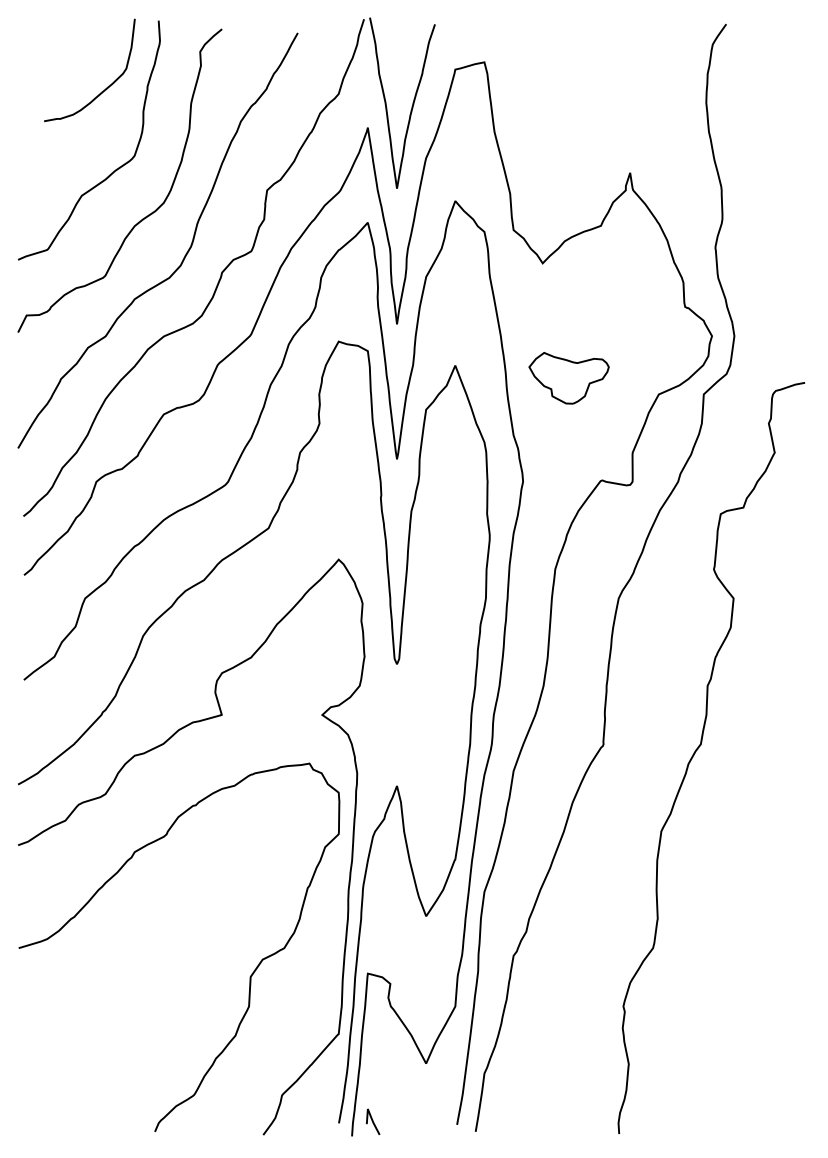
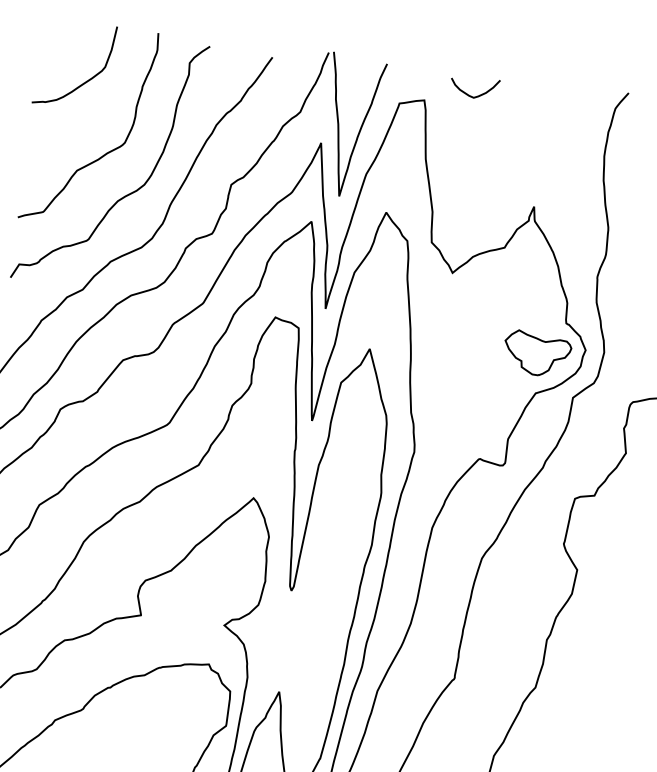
curve: (549, 47) -> (479, 94), added
curve: (106, 87) -> (86, 80), moved
part: (568, 378) -> (536, 353), moved

